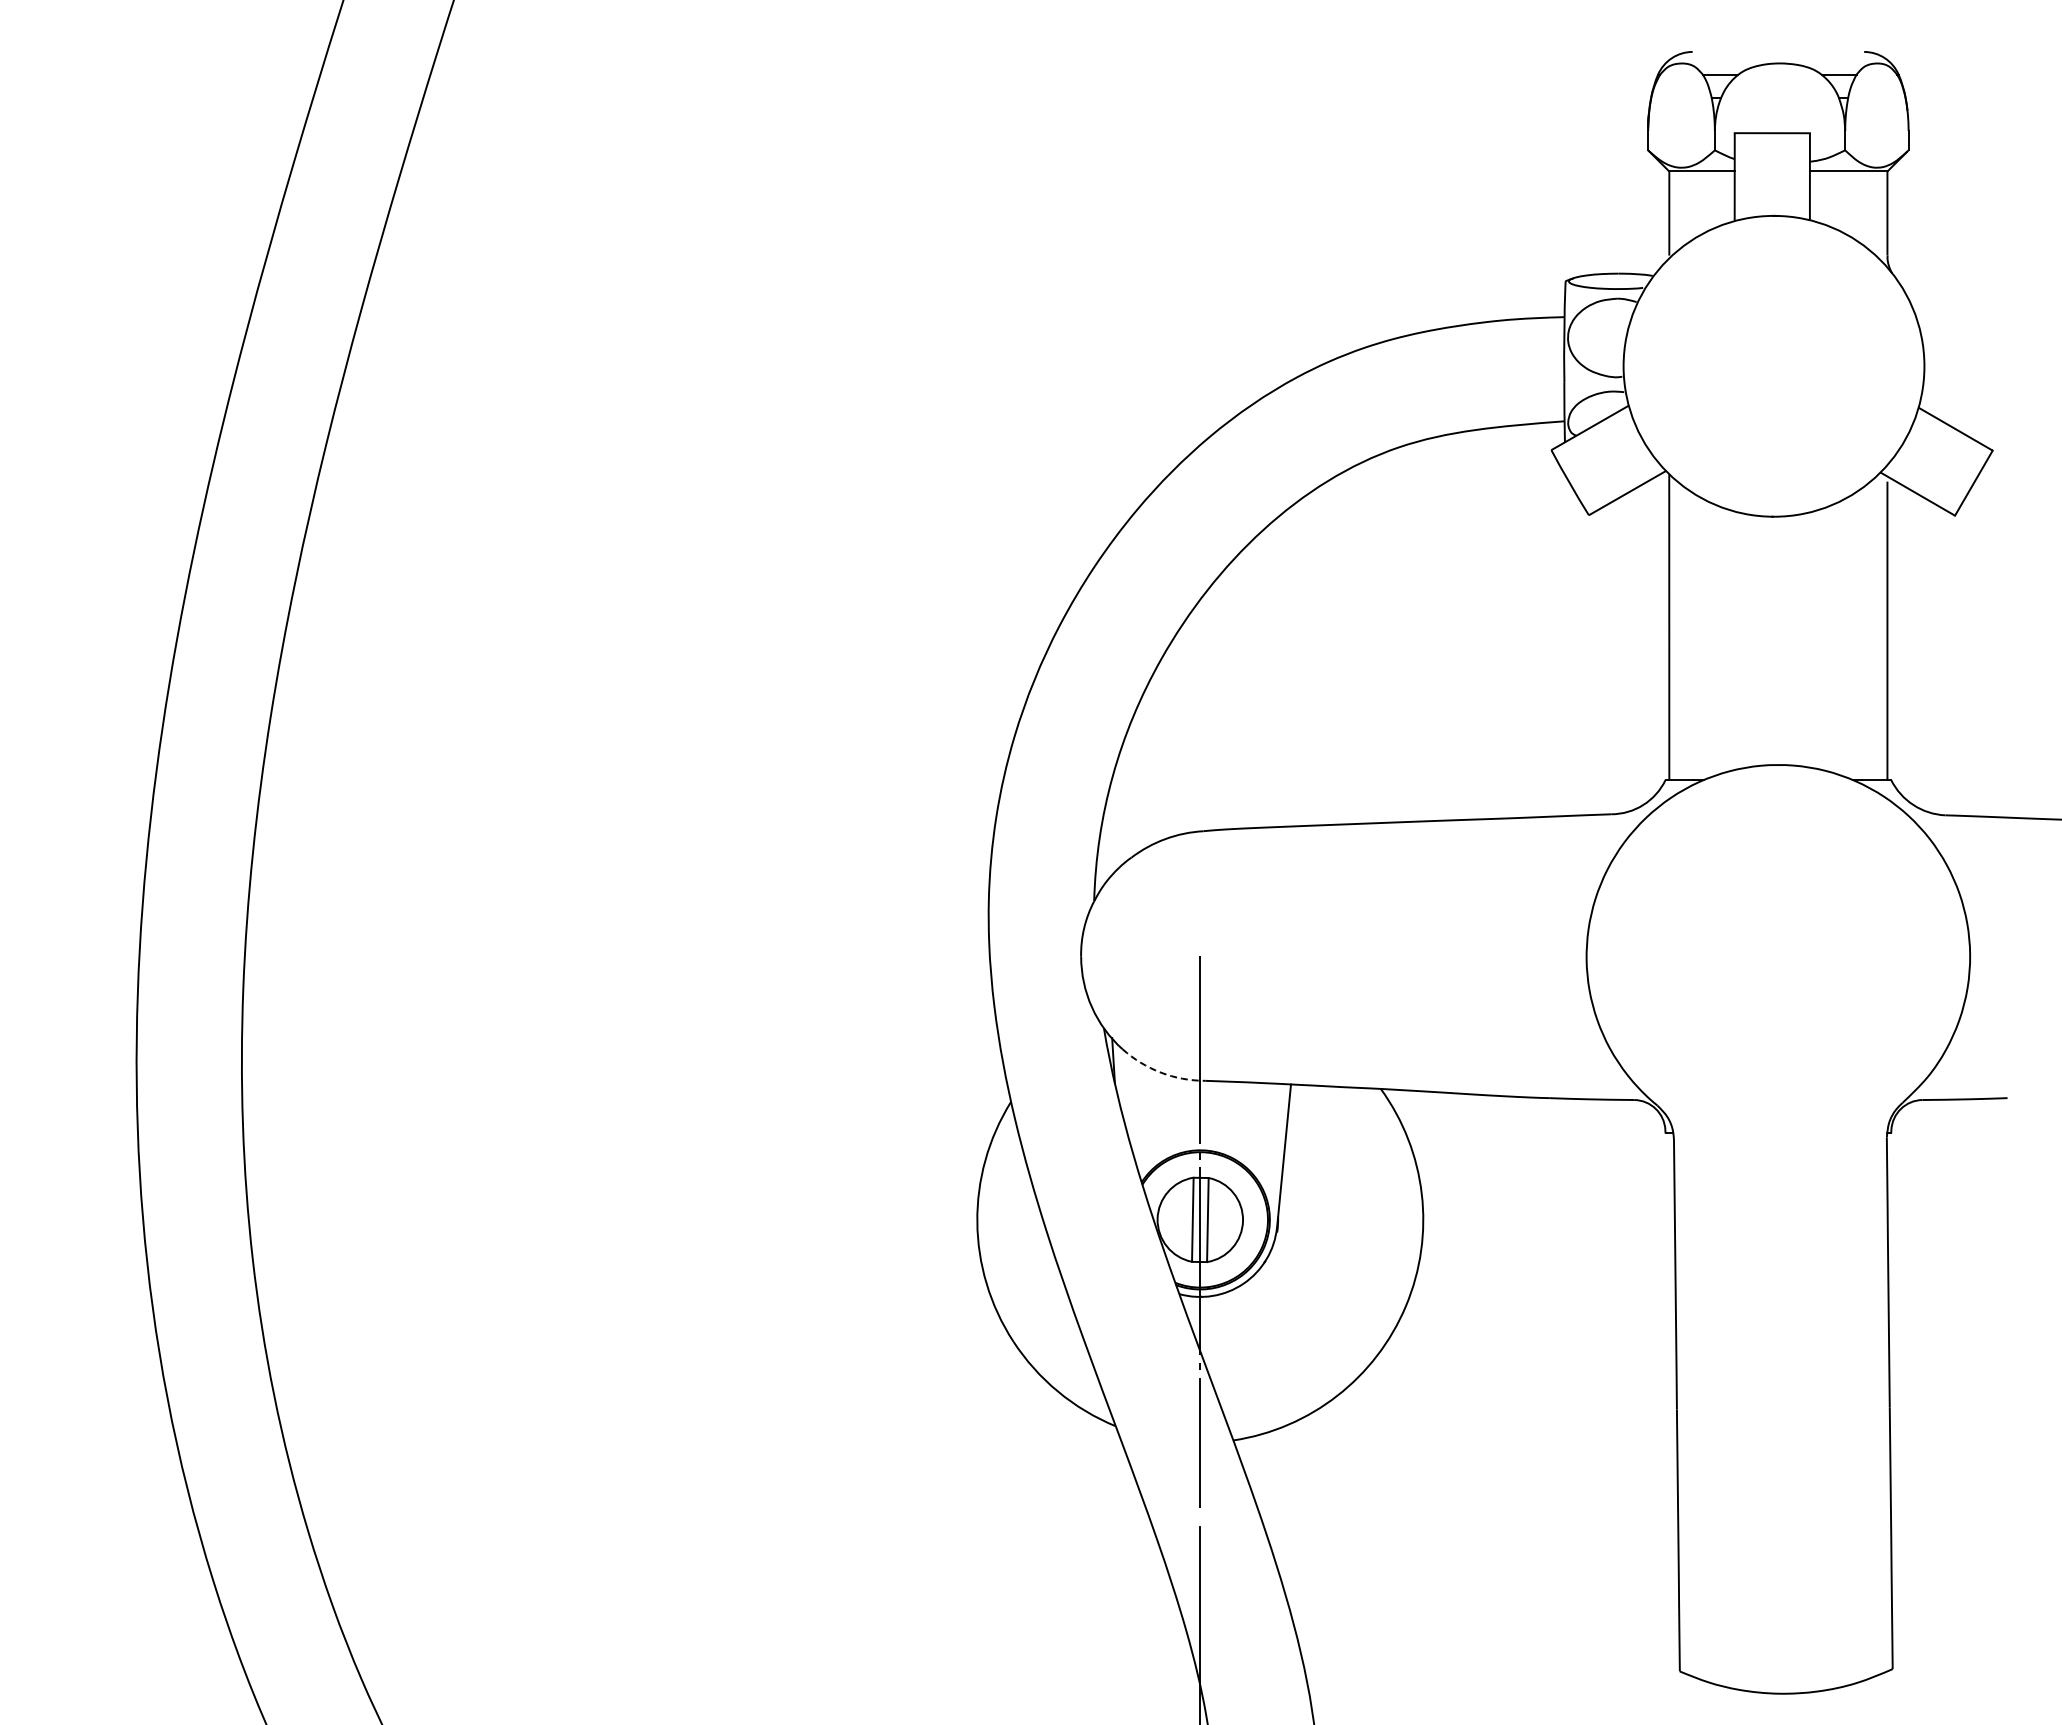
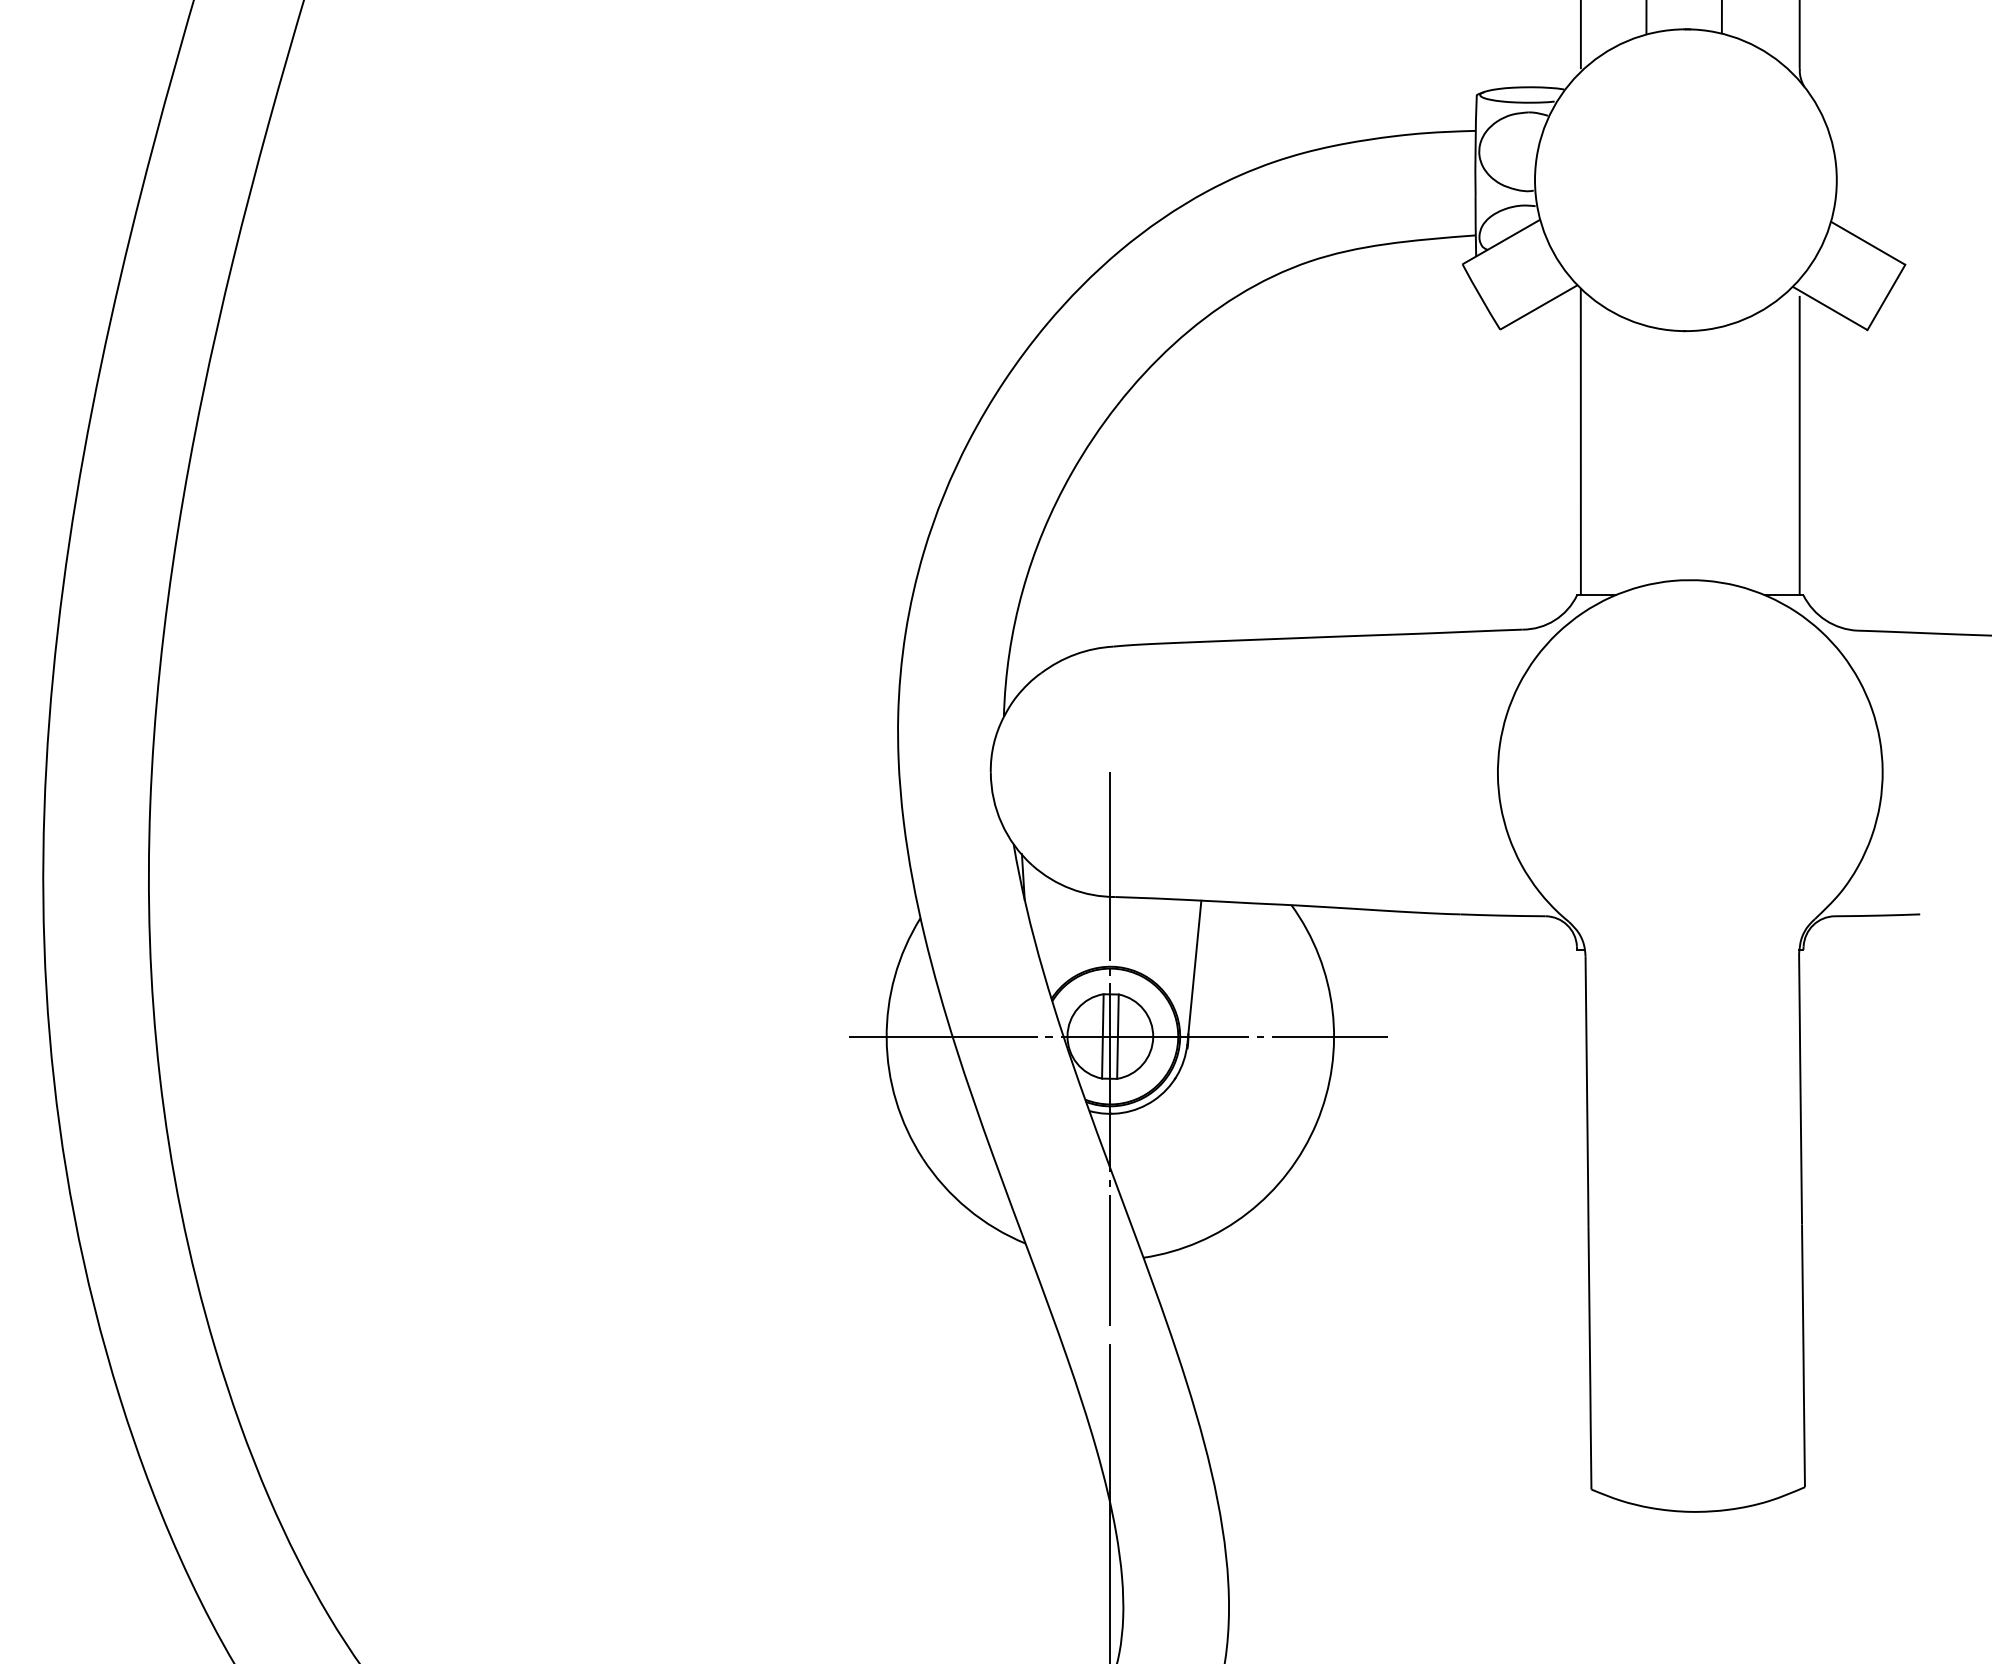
arc: (1160, 1072) -> (1070, 888), dashed -> solid
line: (1208, 1219) -> (1118, 1036), added

